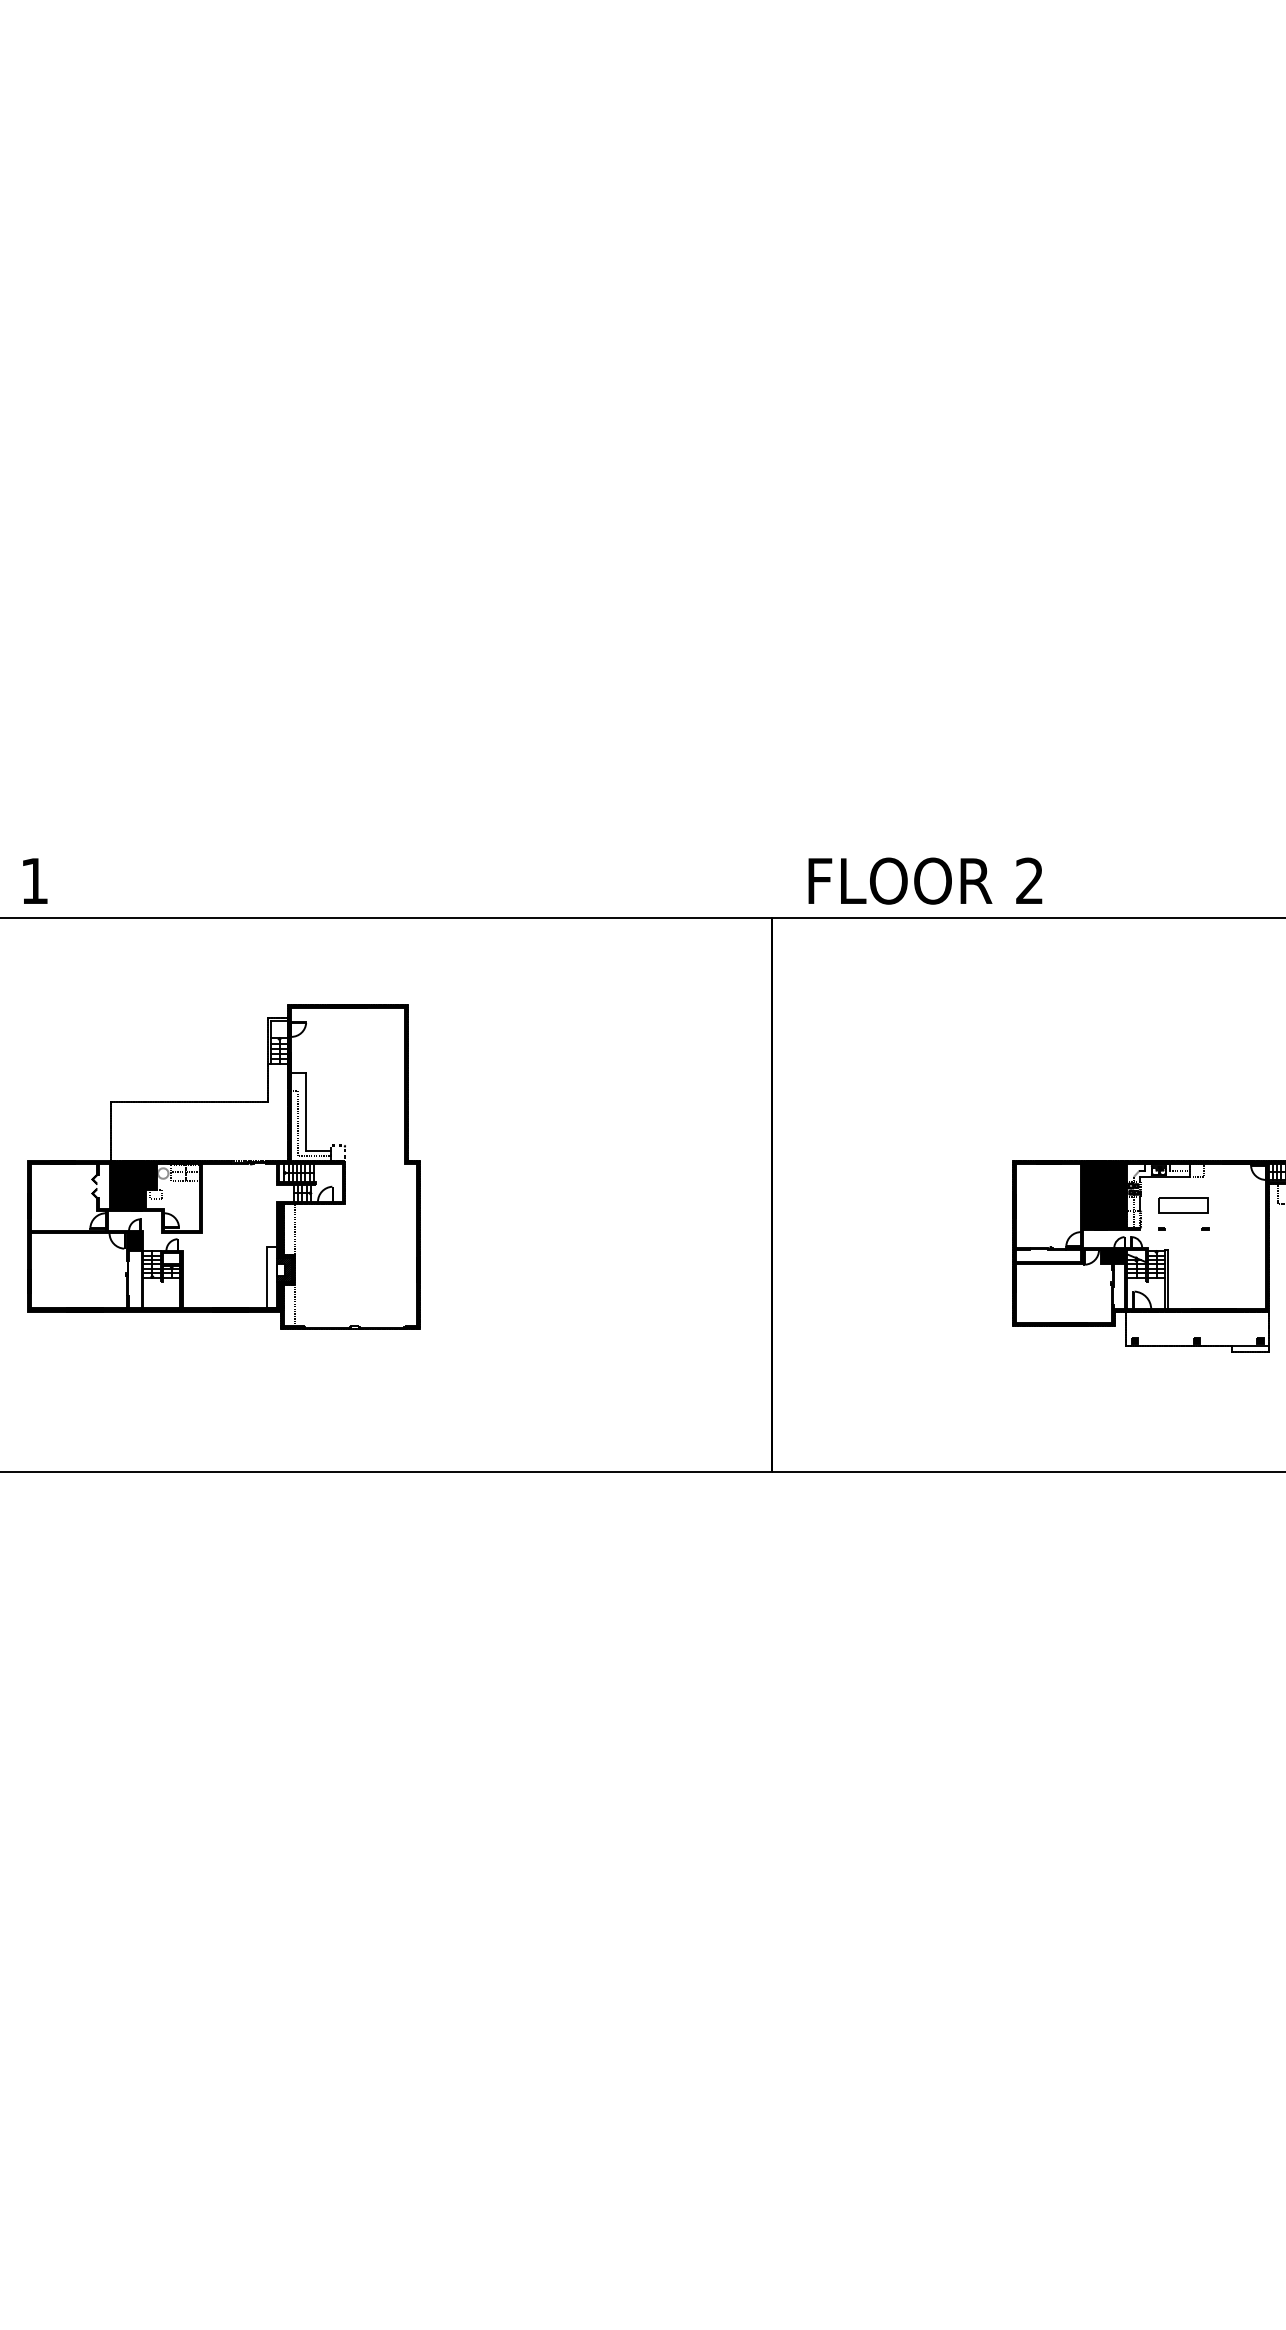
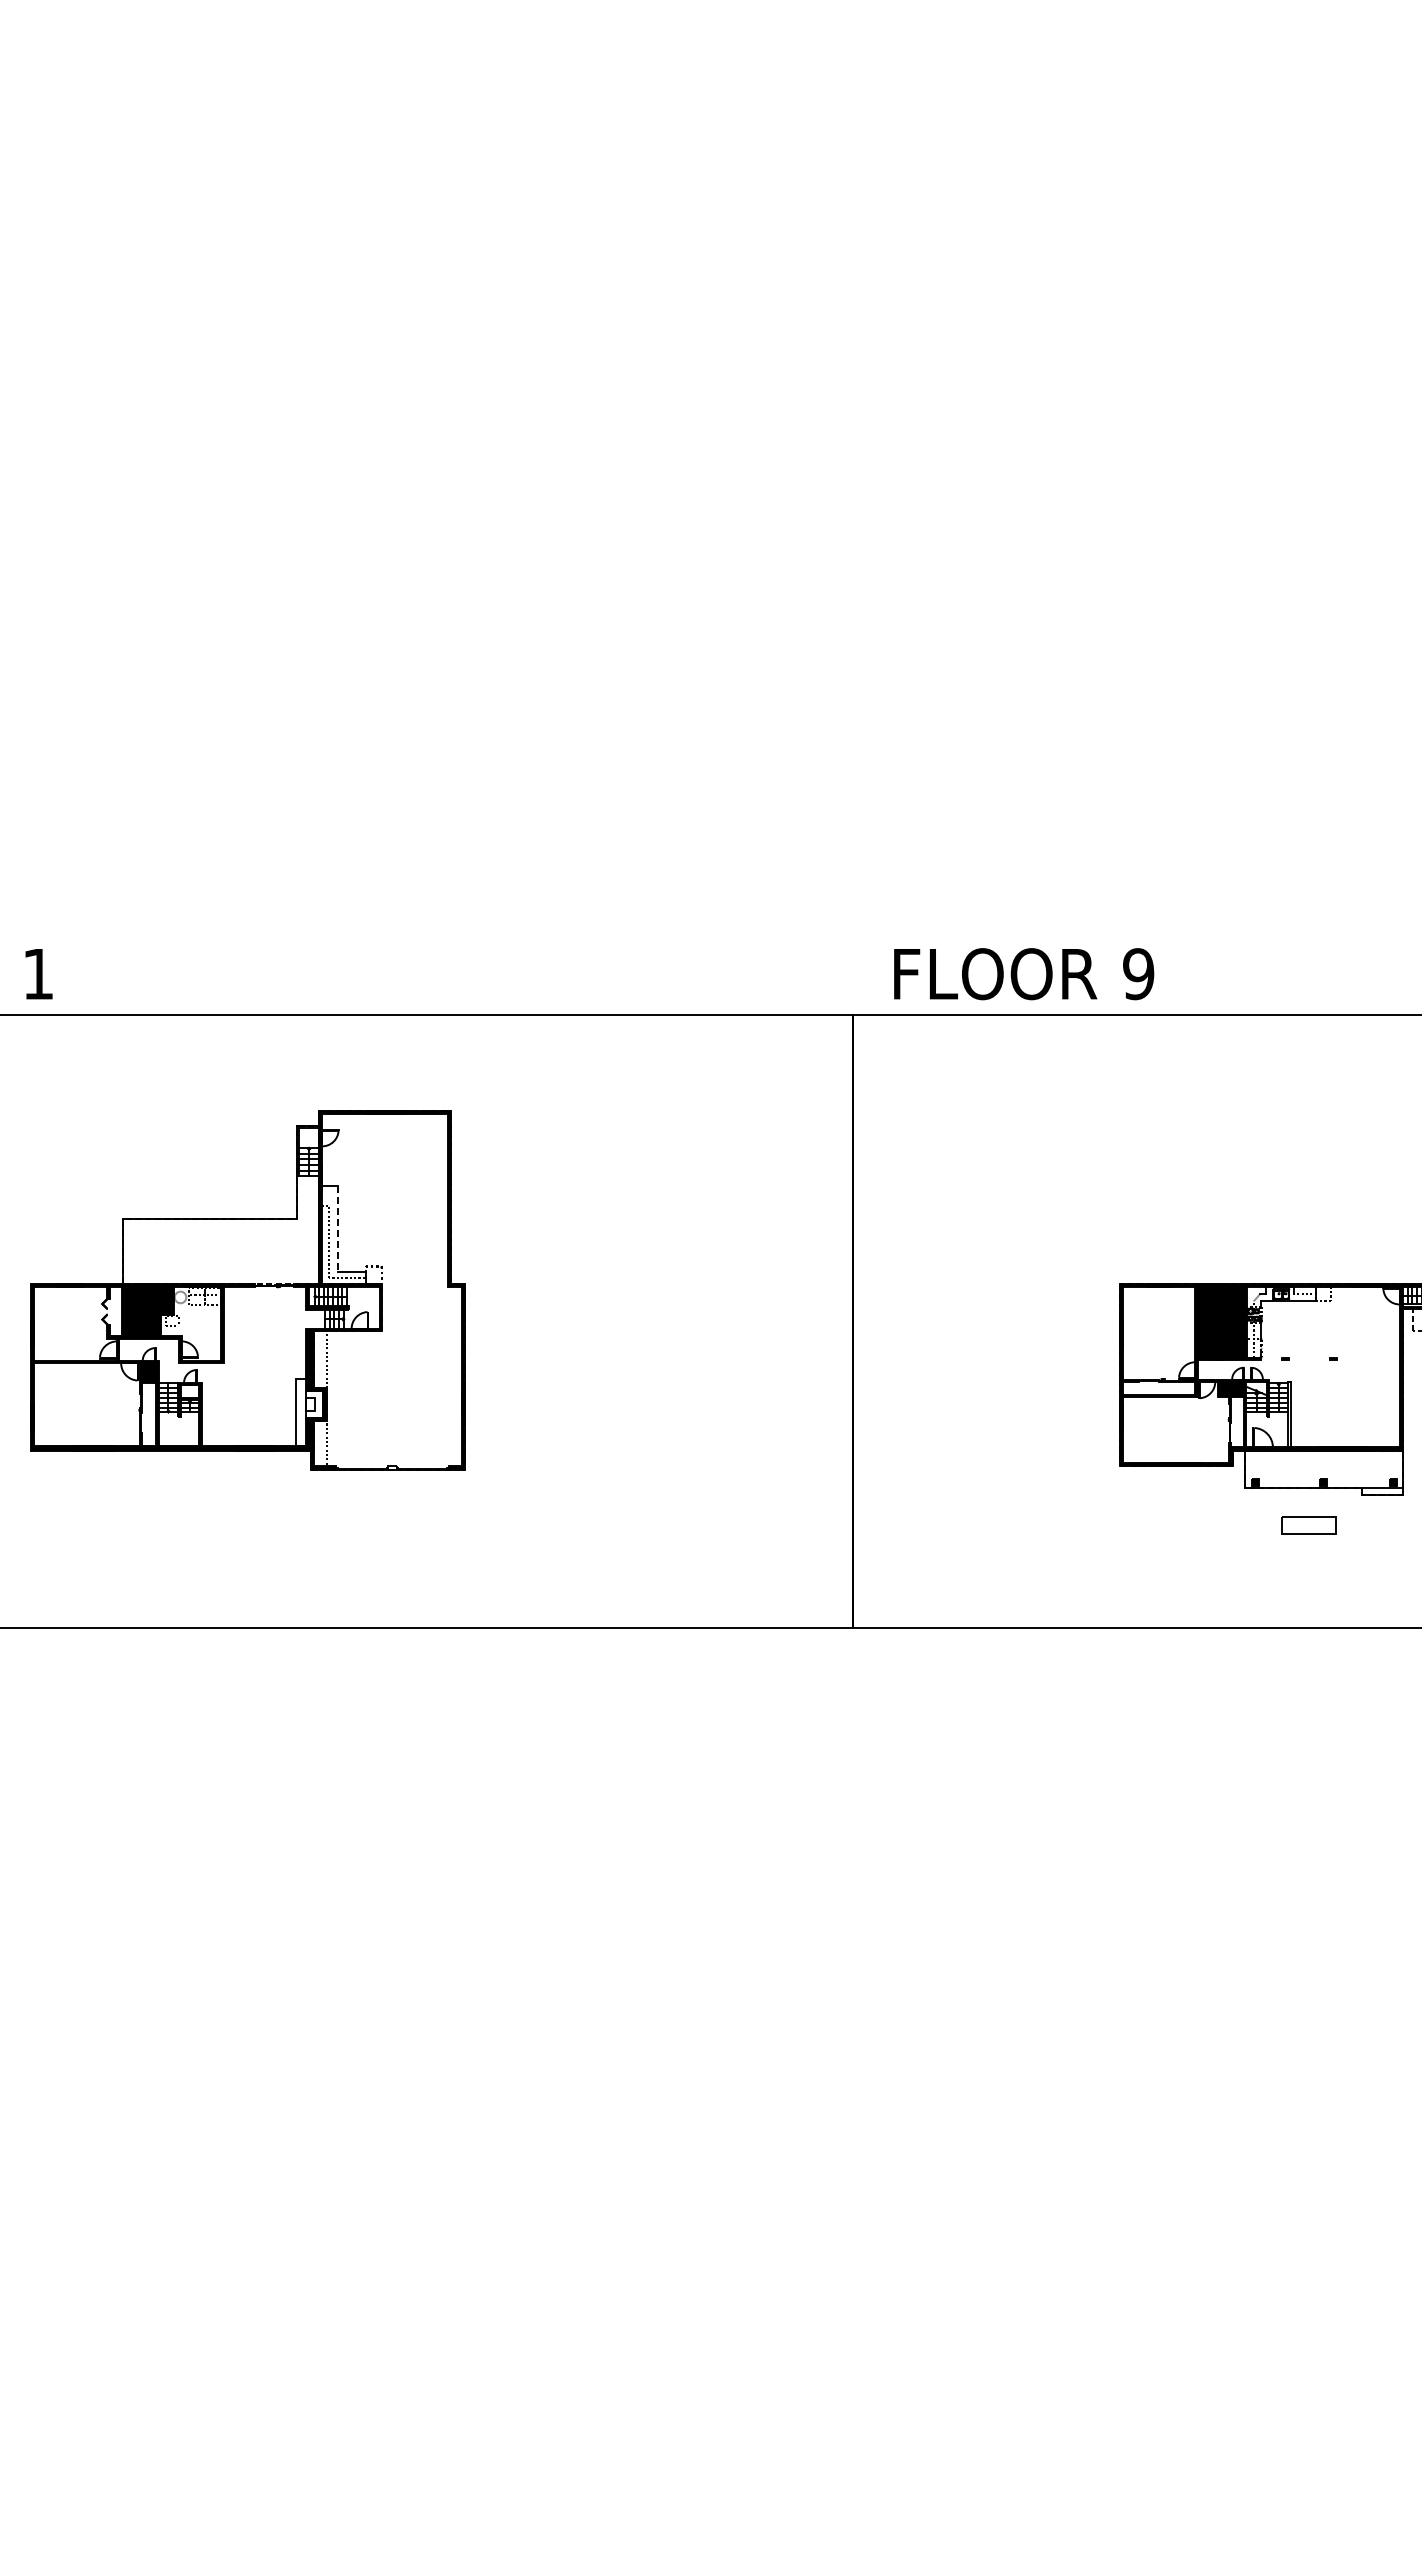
text: (1029, 881) -> (1138, 974), 2 -> 9
line: (306, 1112) -> (338, 1229), solid -> dashed
part: (1183, 1205) -> (1308, 1525), moved
hatch: (284, 1270) -> (314, 1404), removed

